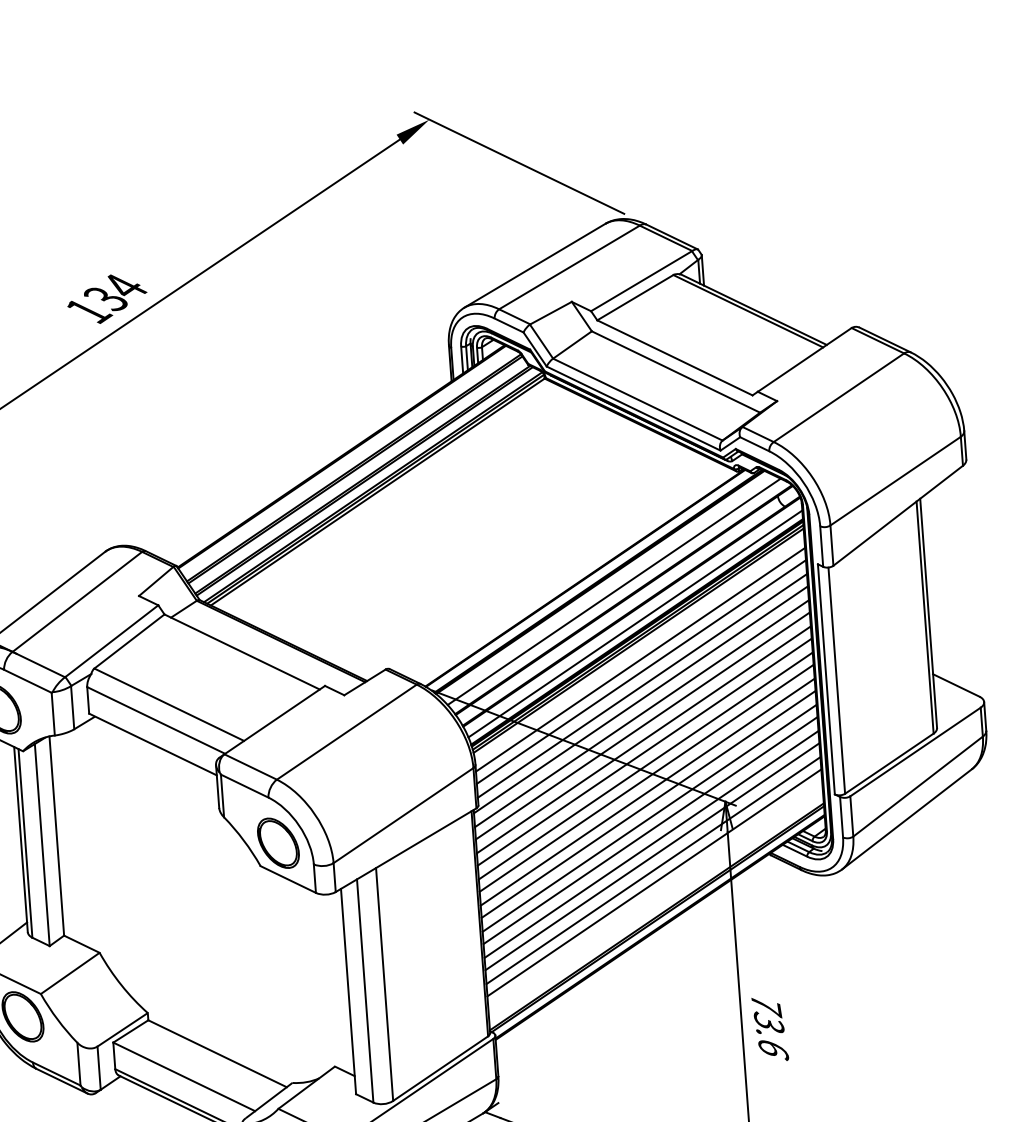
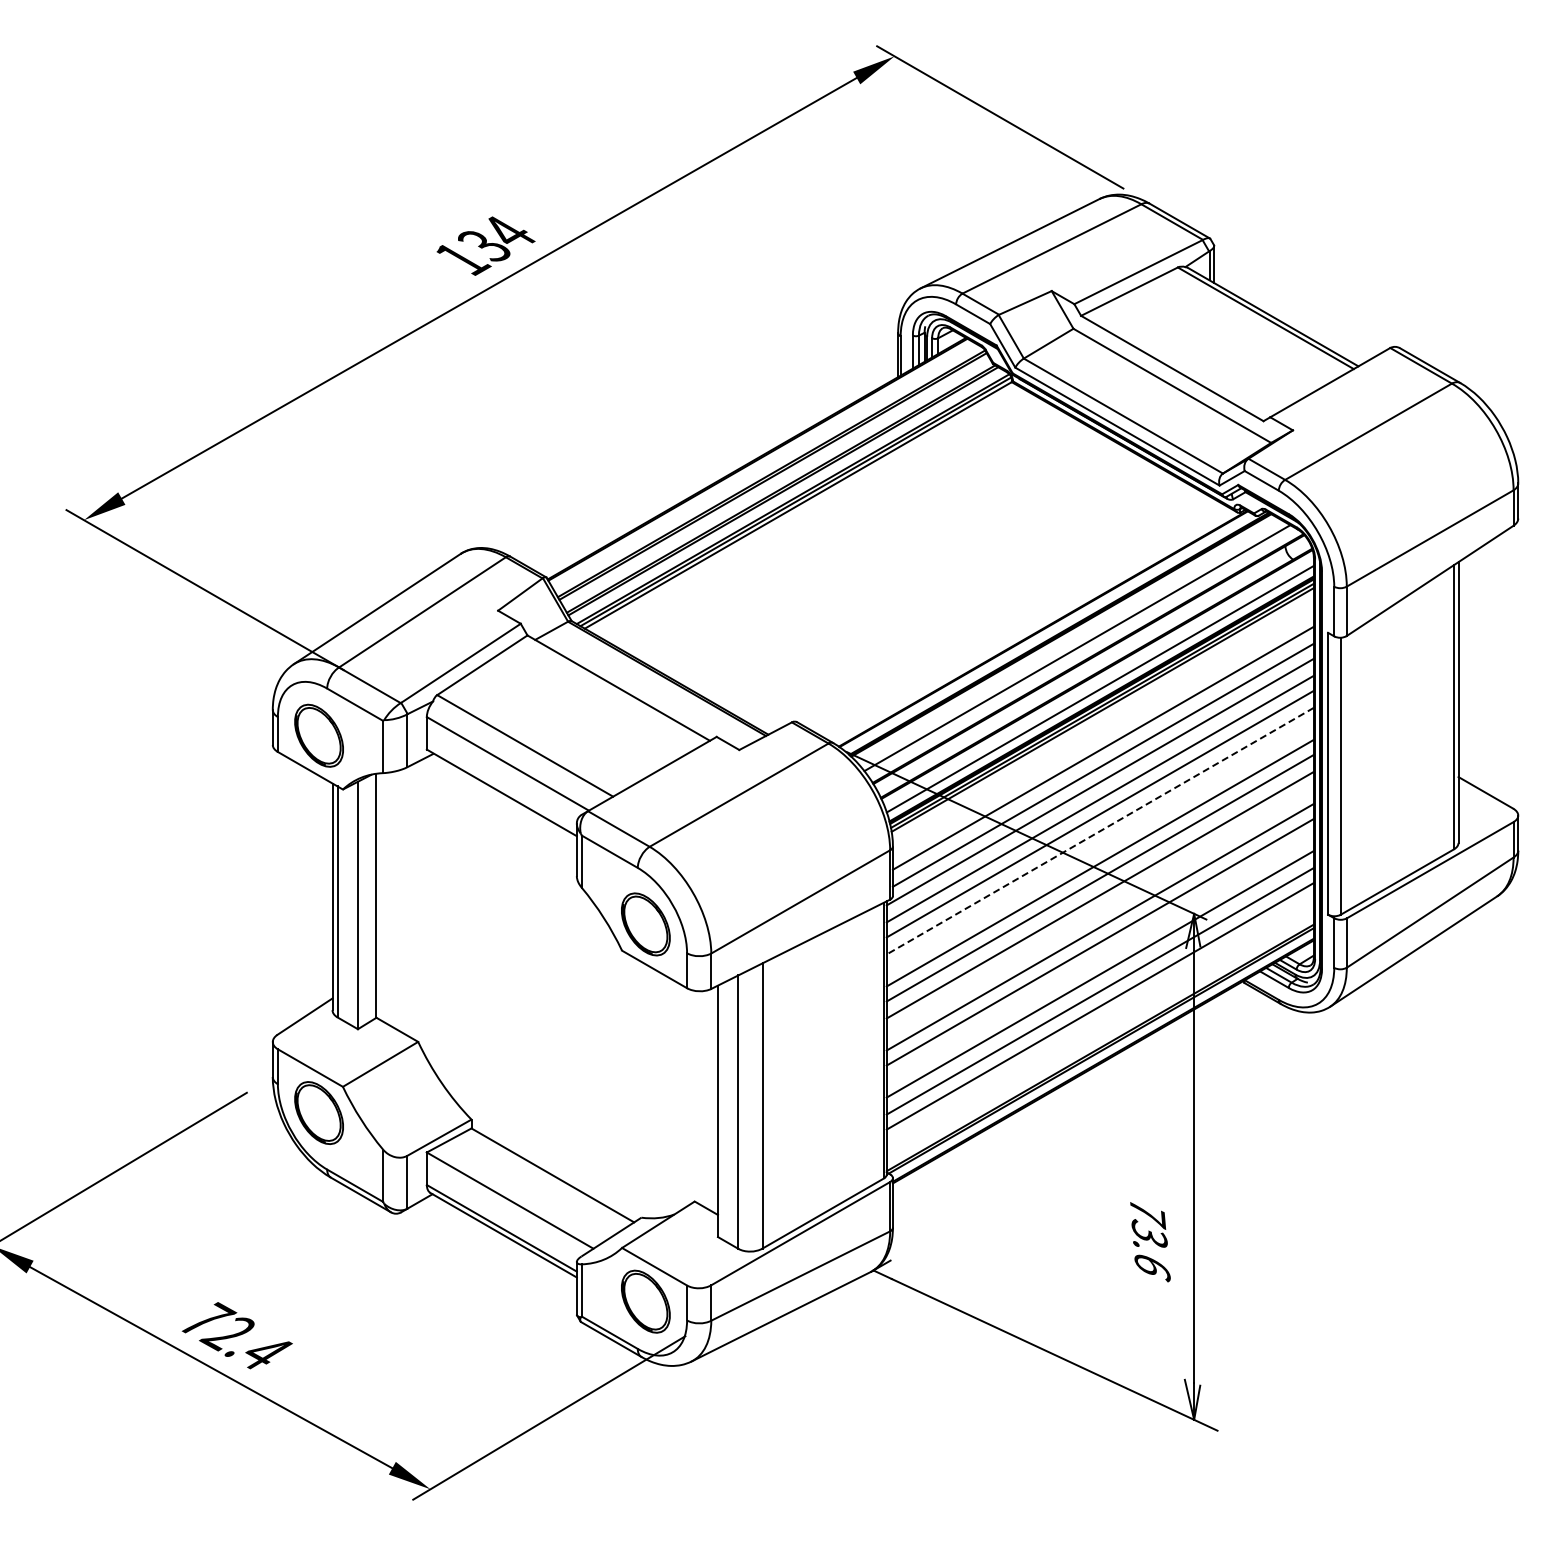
line: (639, 659) -> (1102, 732), removed
line: (644, 740) -> (1100, 831), solid -> dashed
line: (644, 751) -> (1099, 845), removed
line: (647, 803) -> (1099, 909), removed
line: (650, 843) -> (1099, 958), removed
text: (770, 1029) -> (1150, 1242), moved

